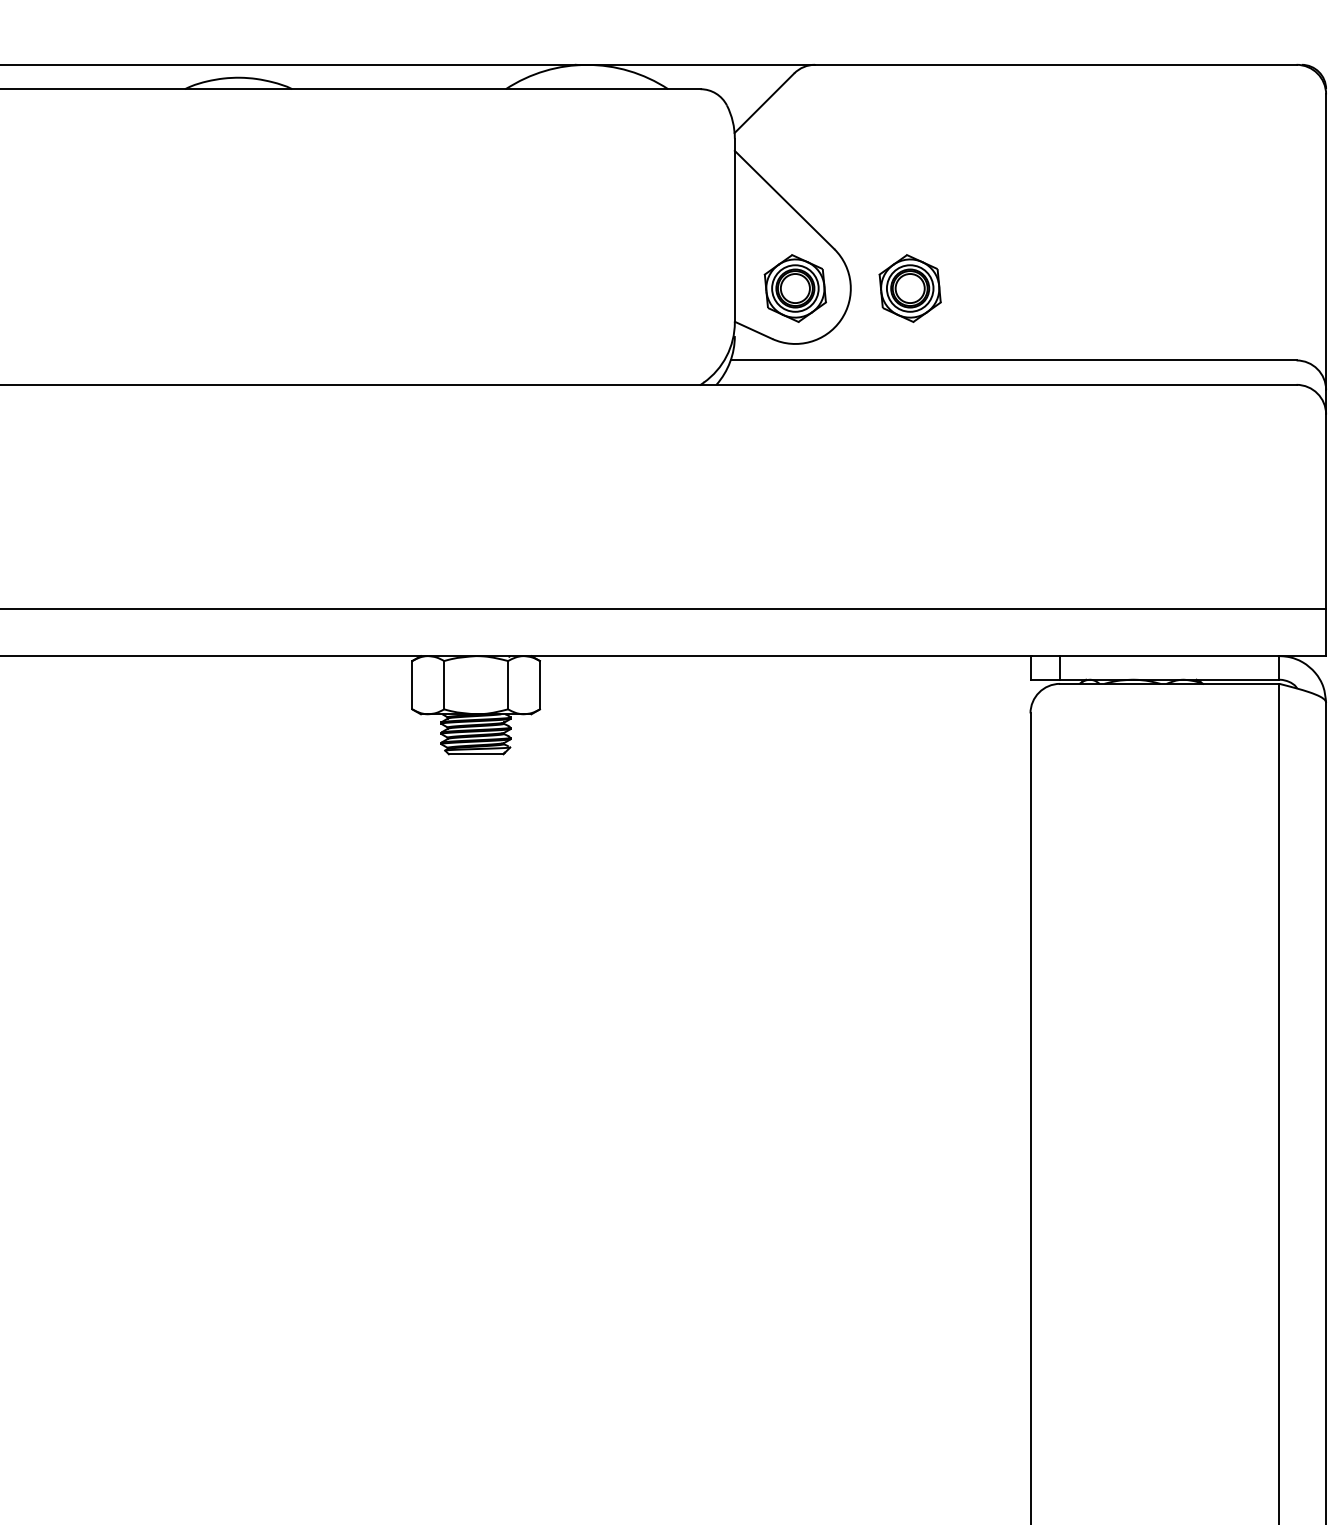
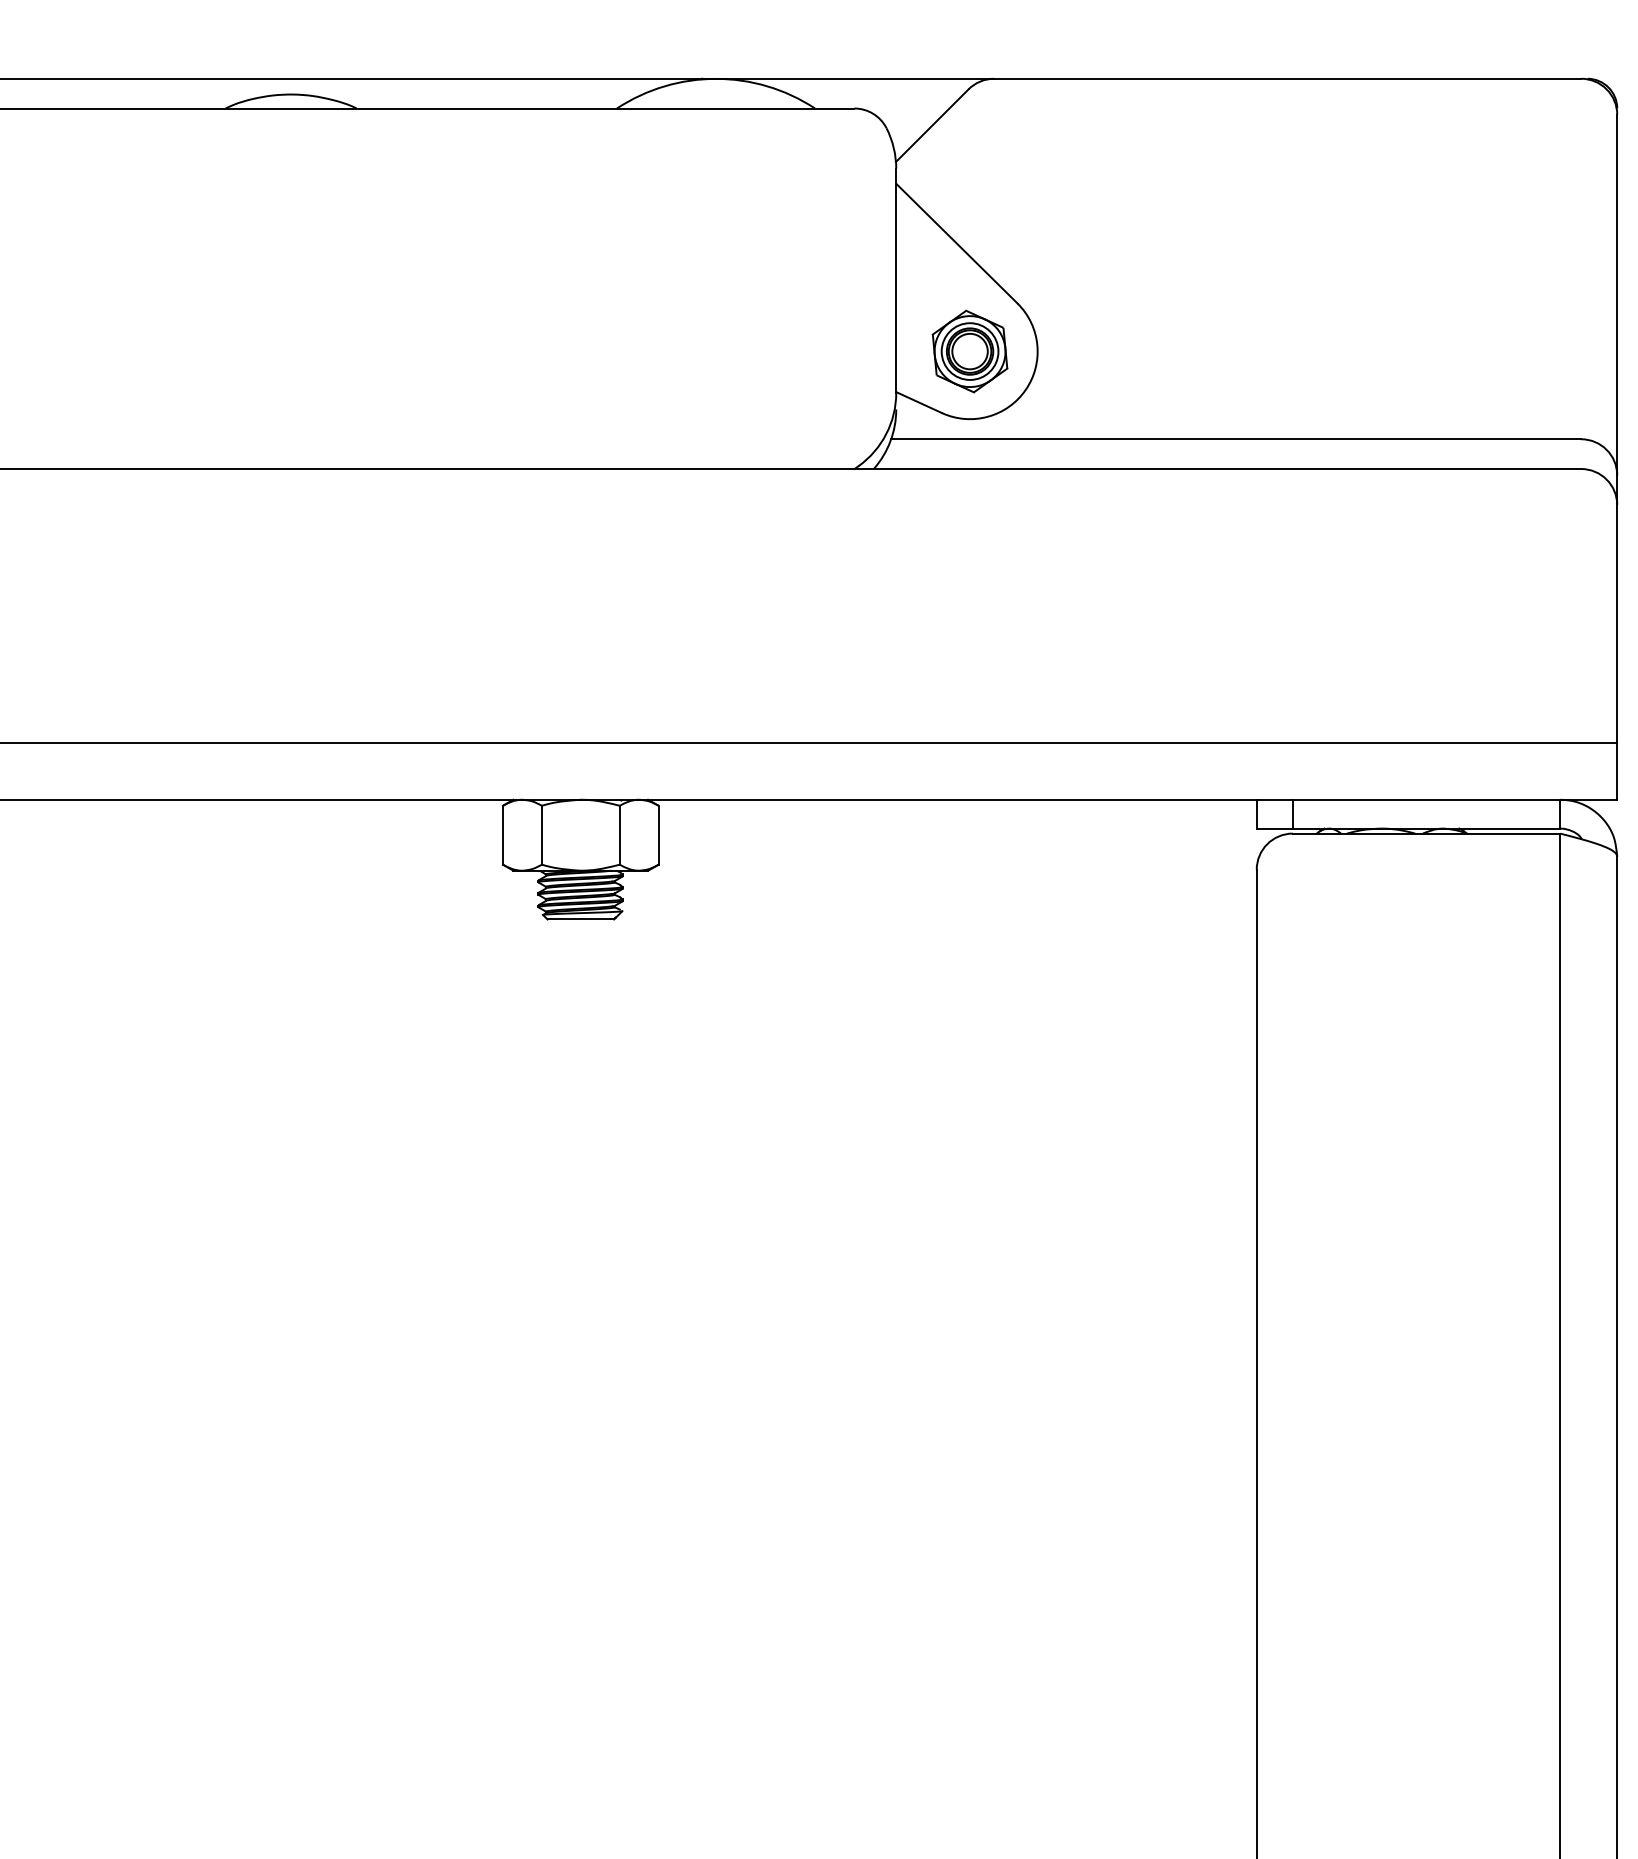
part: (909, 288) -> (1109, 351), removed

